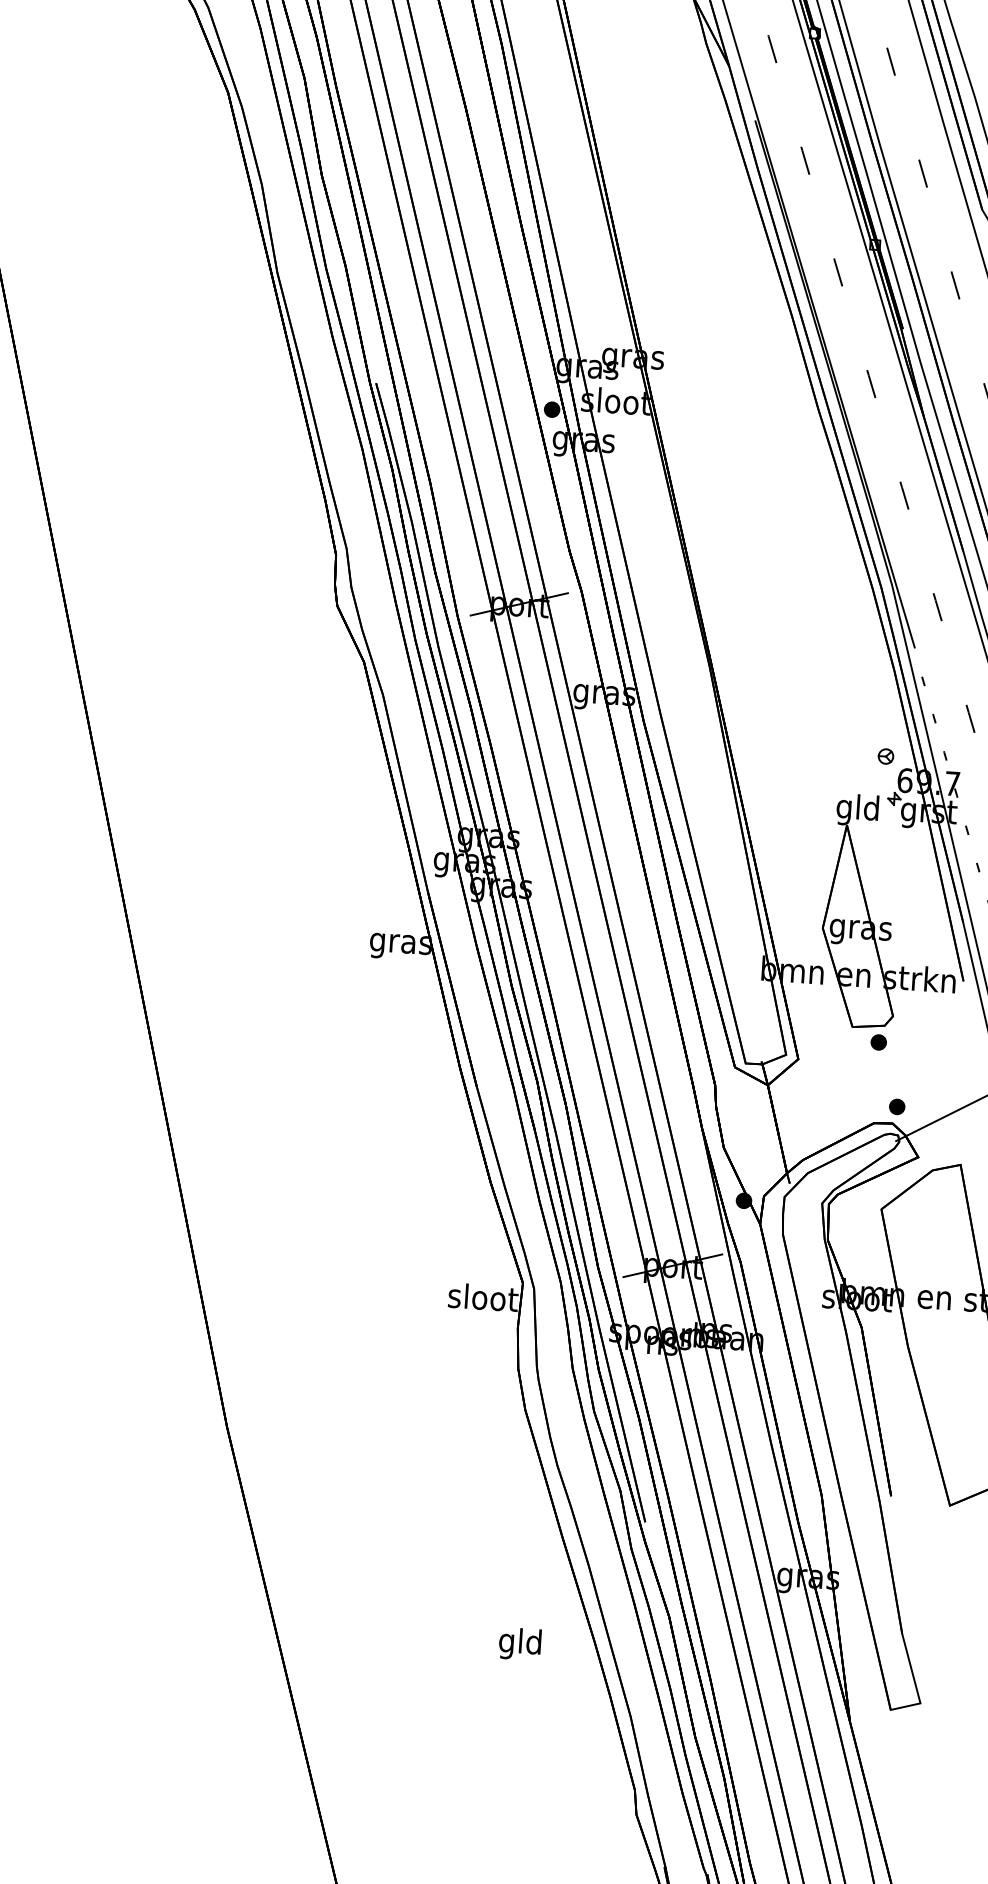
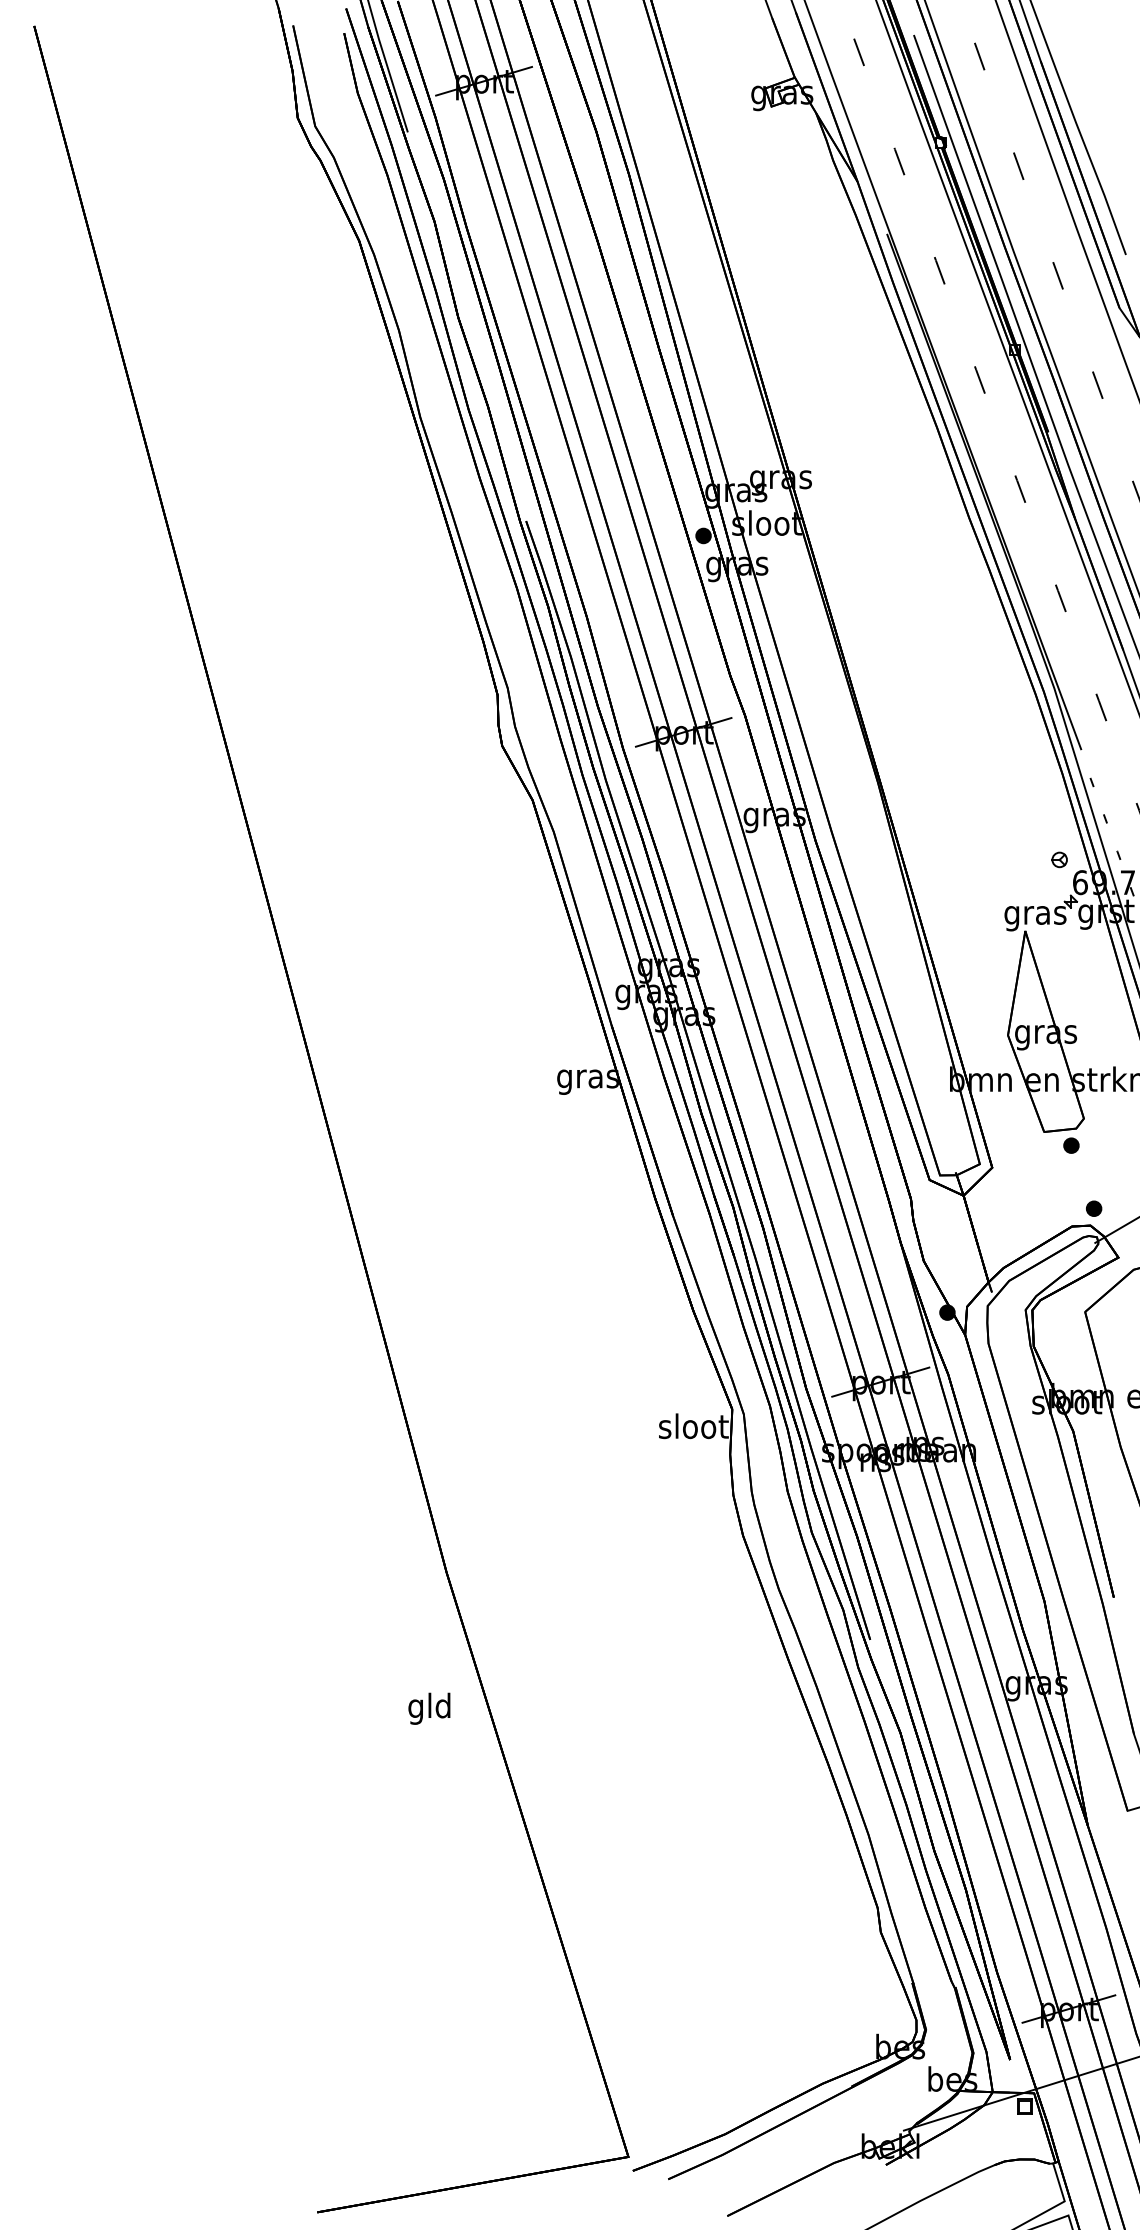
text: (858, 810) -> (1035, 915), gld -> gras
text: (520, 1643) -> (429, 1708), moved

